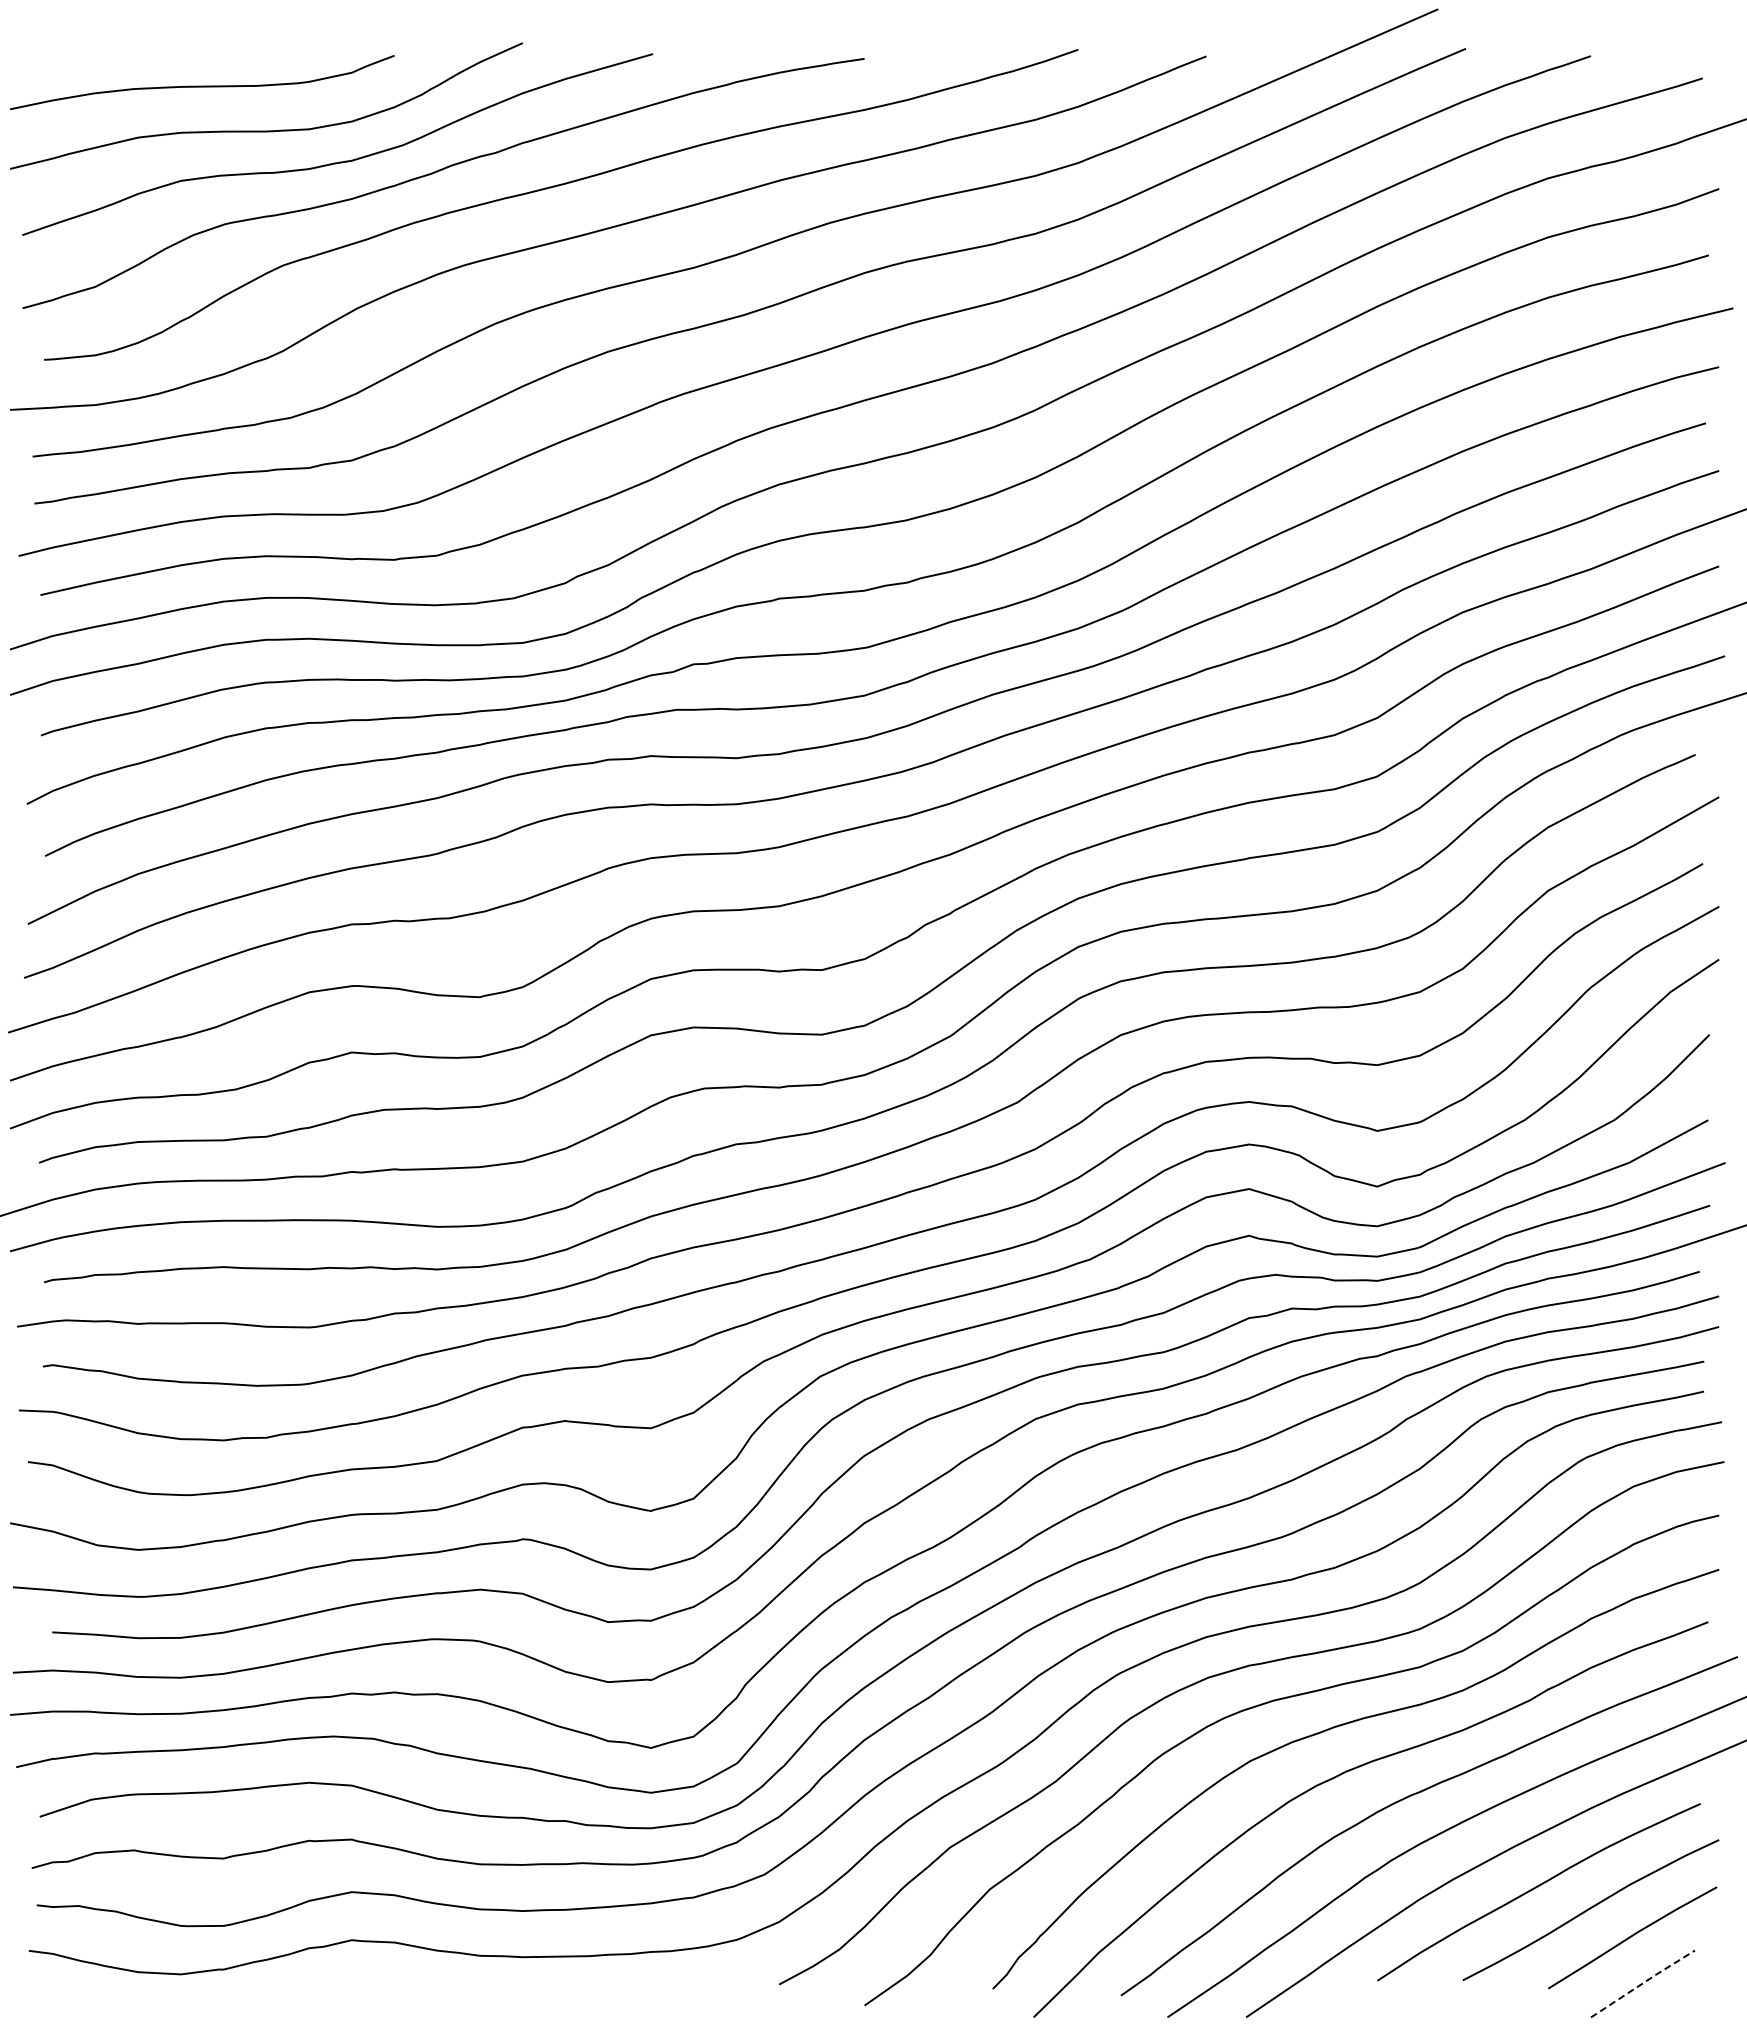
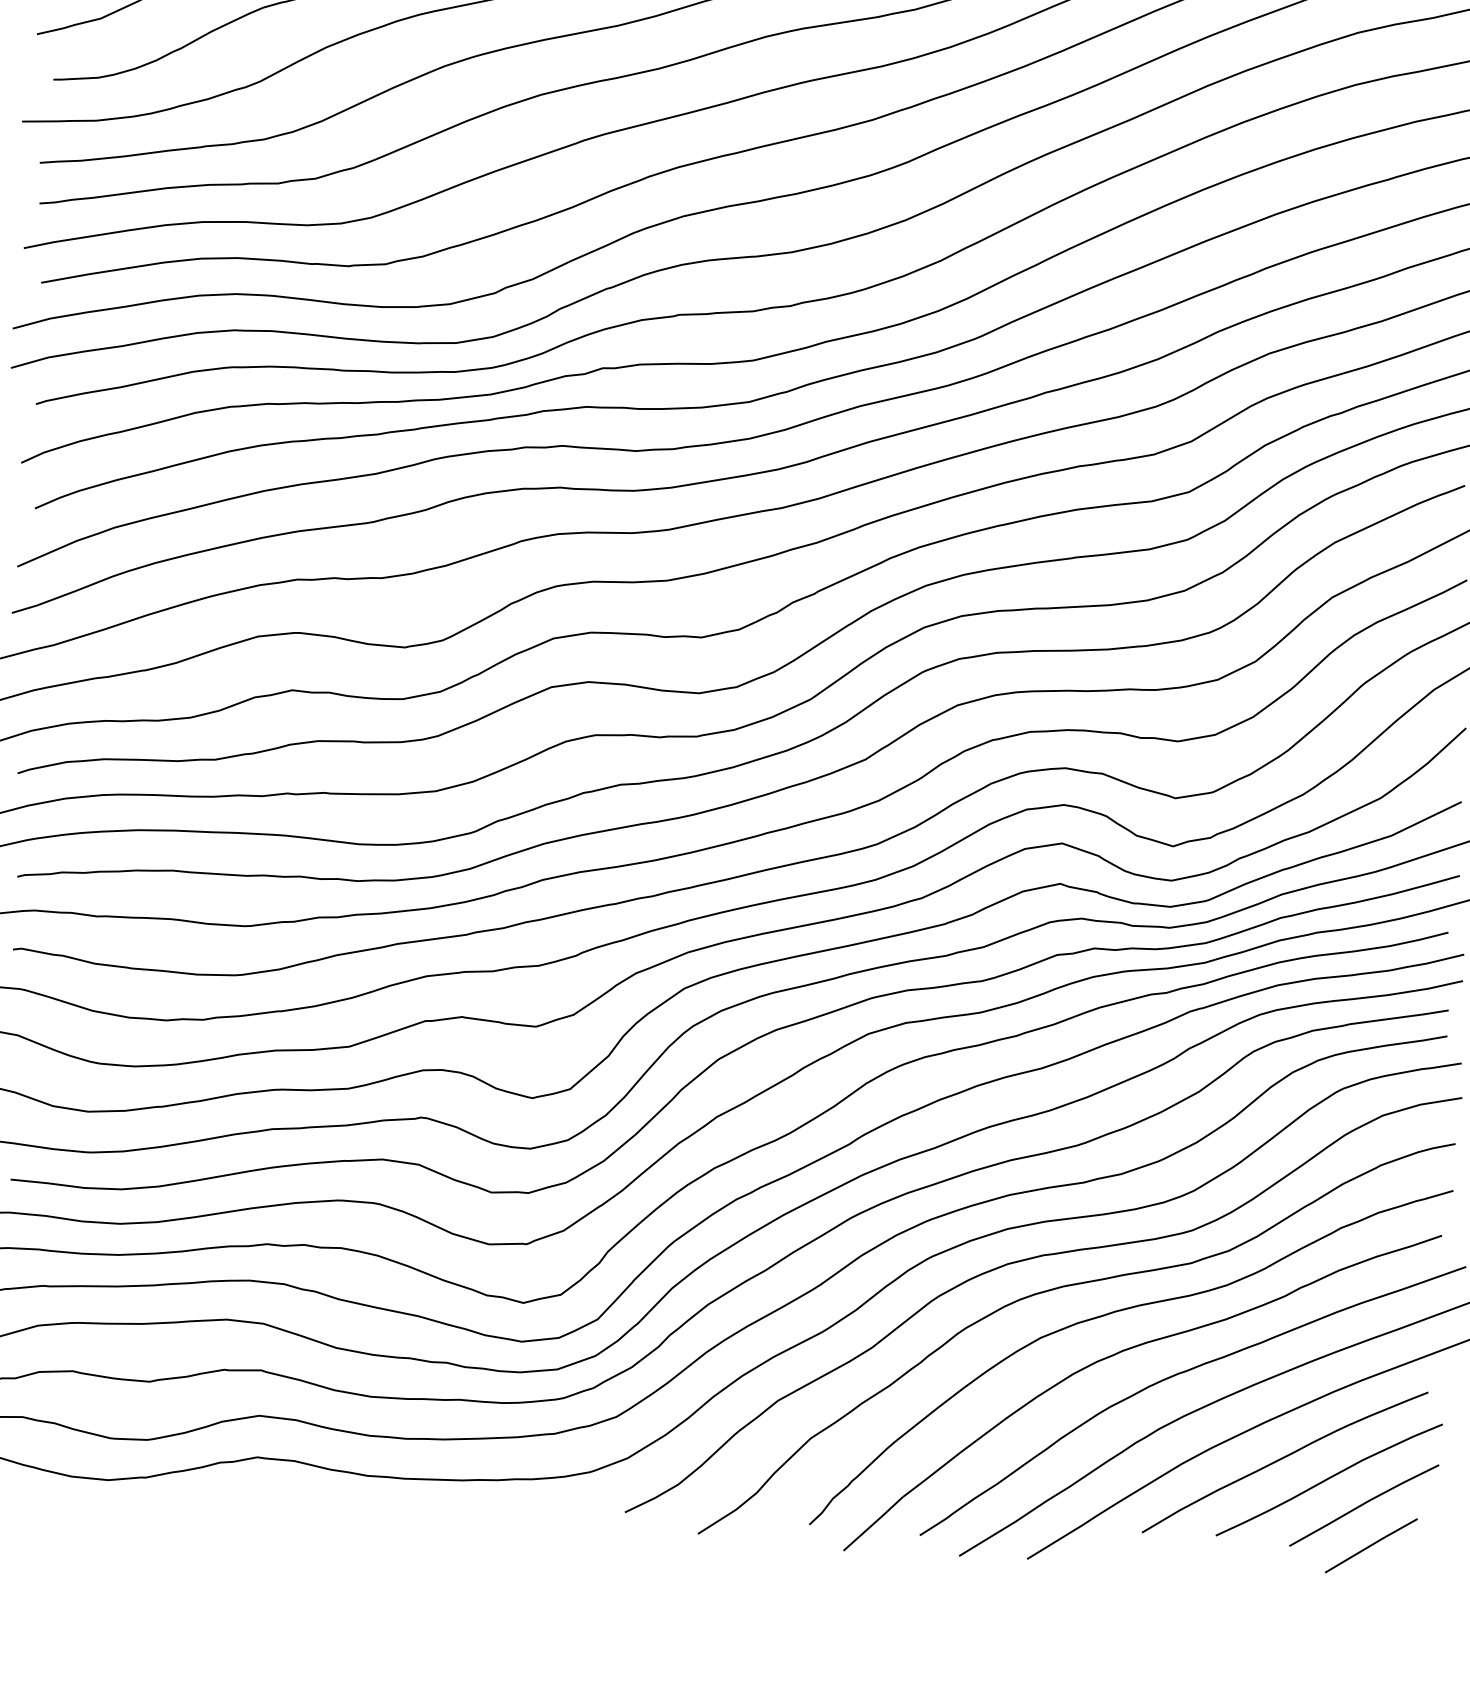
line: (1643, 1982) -> (1371, 1544), dashed -> solid

